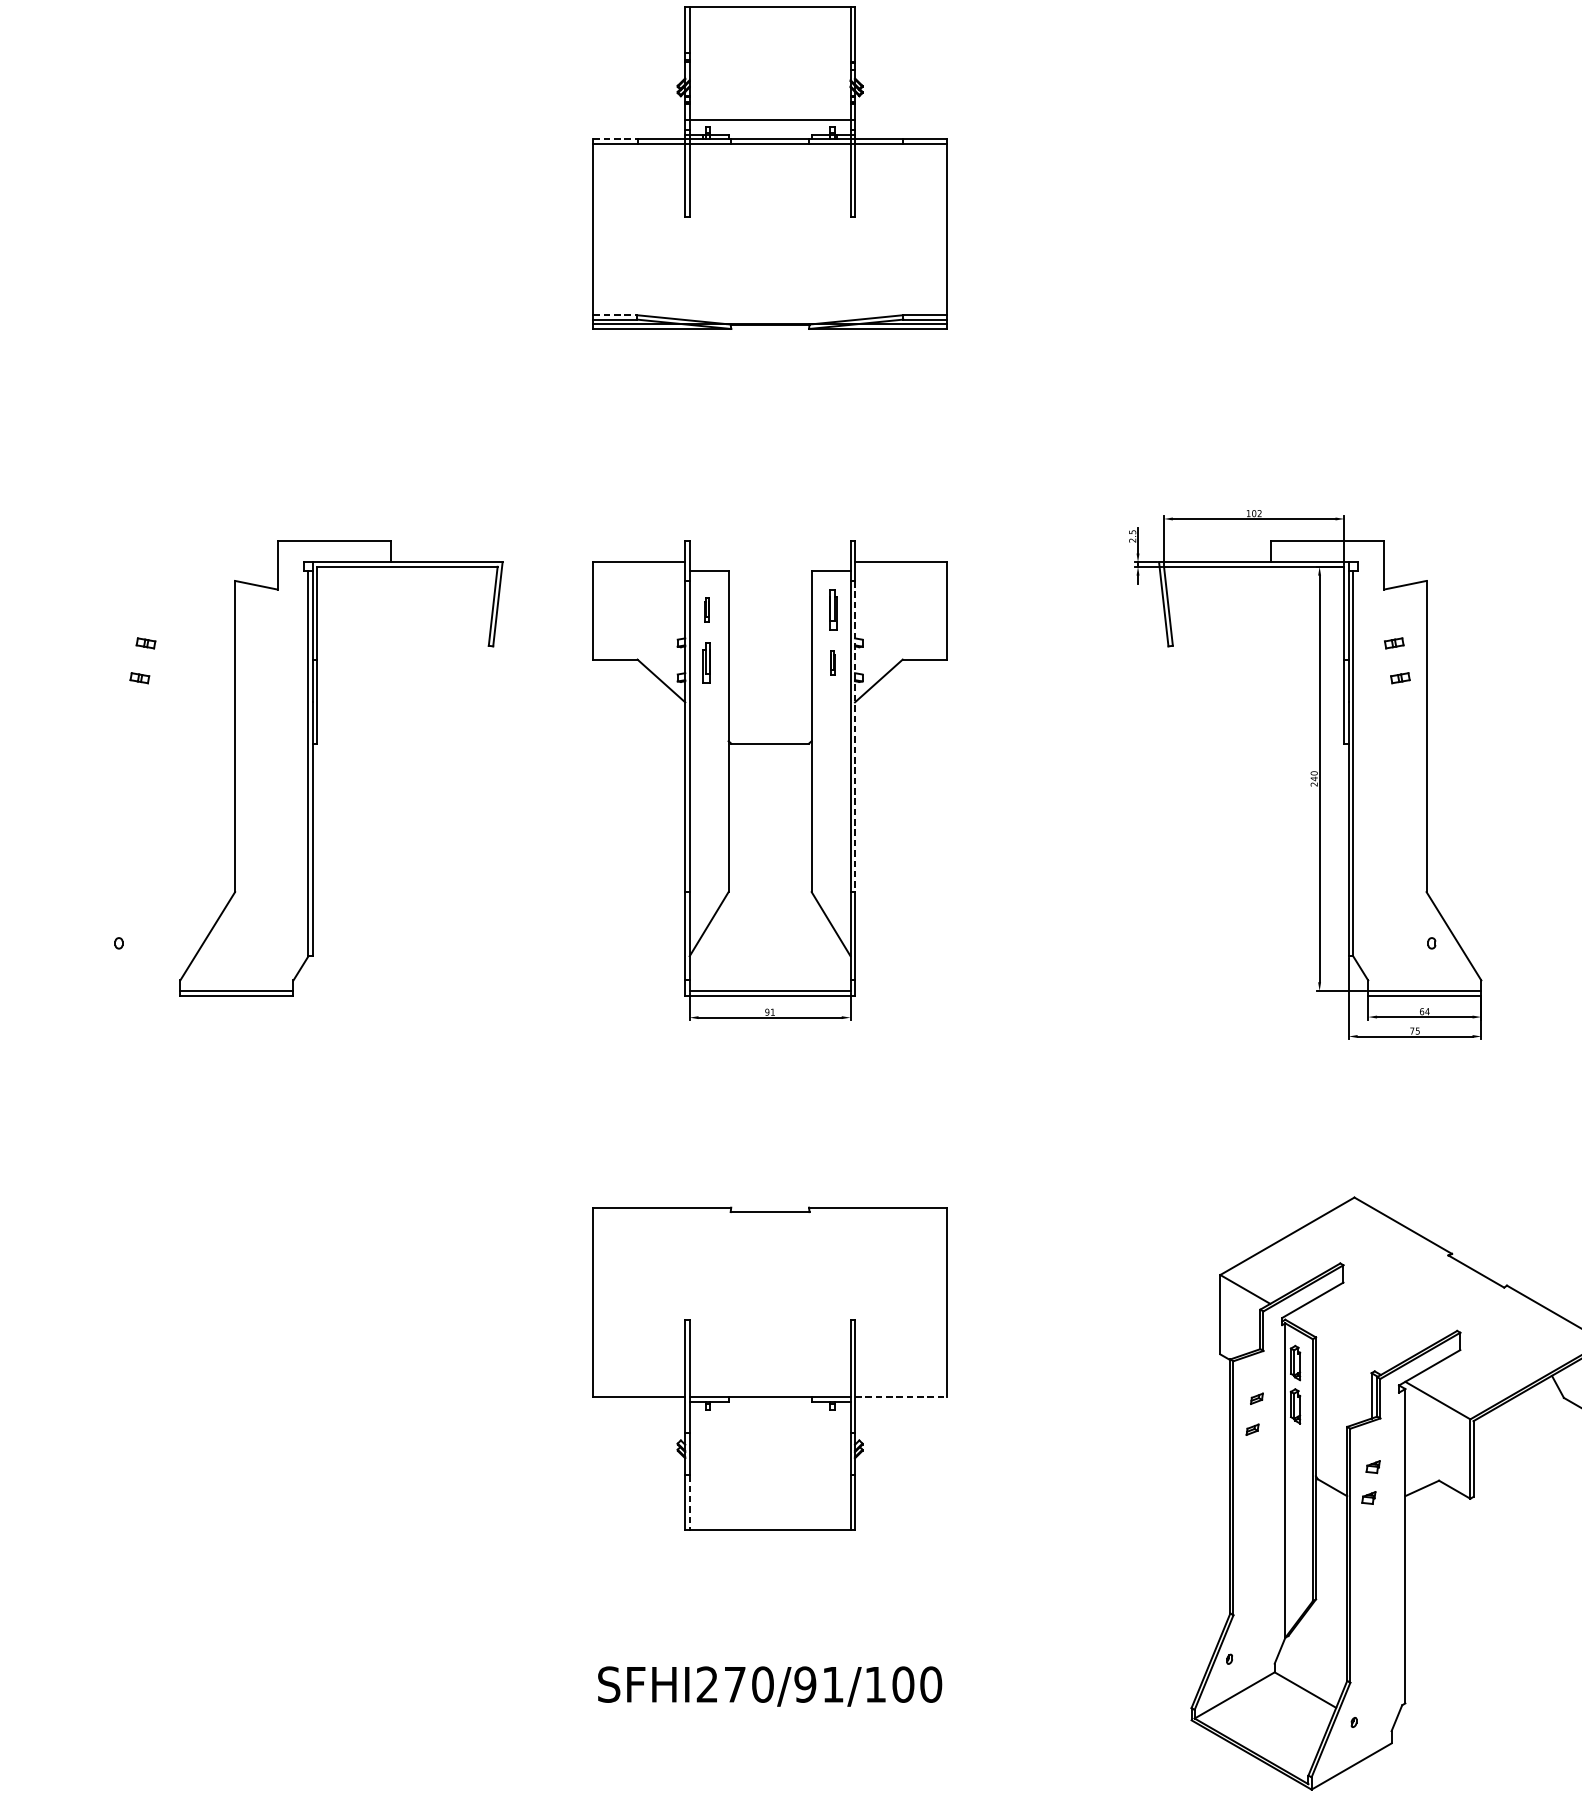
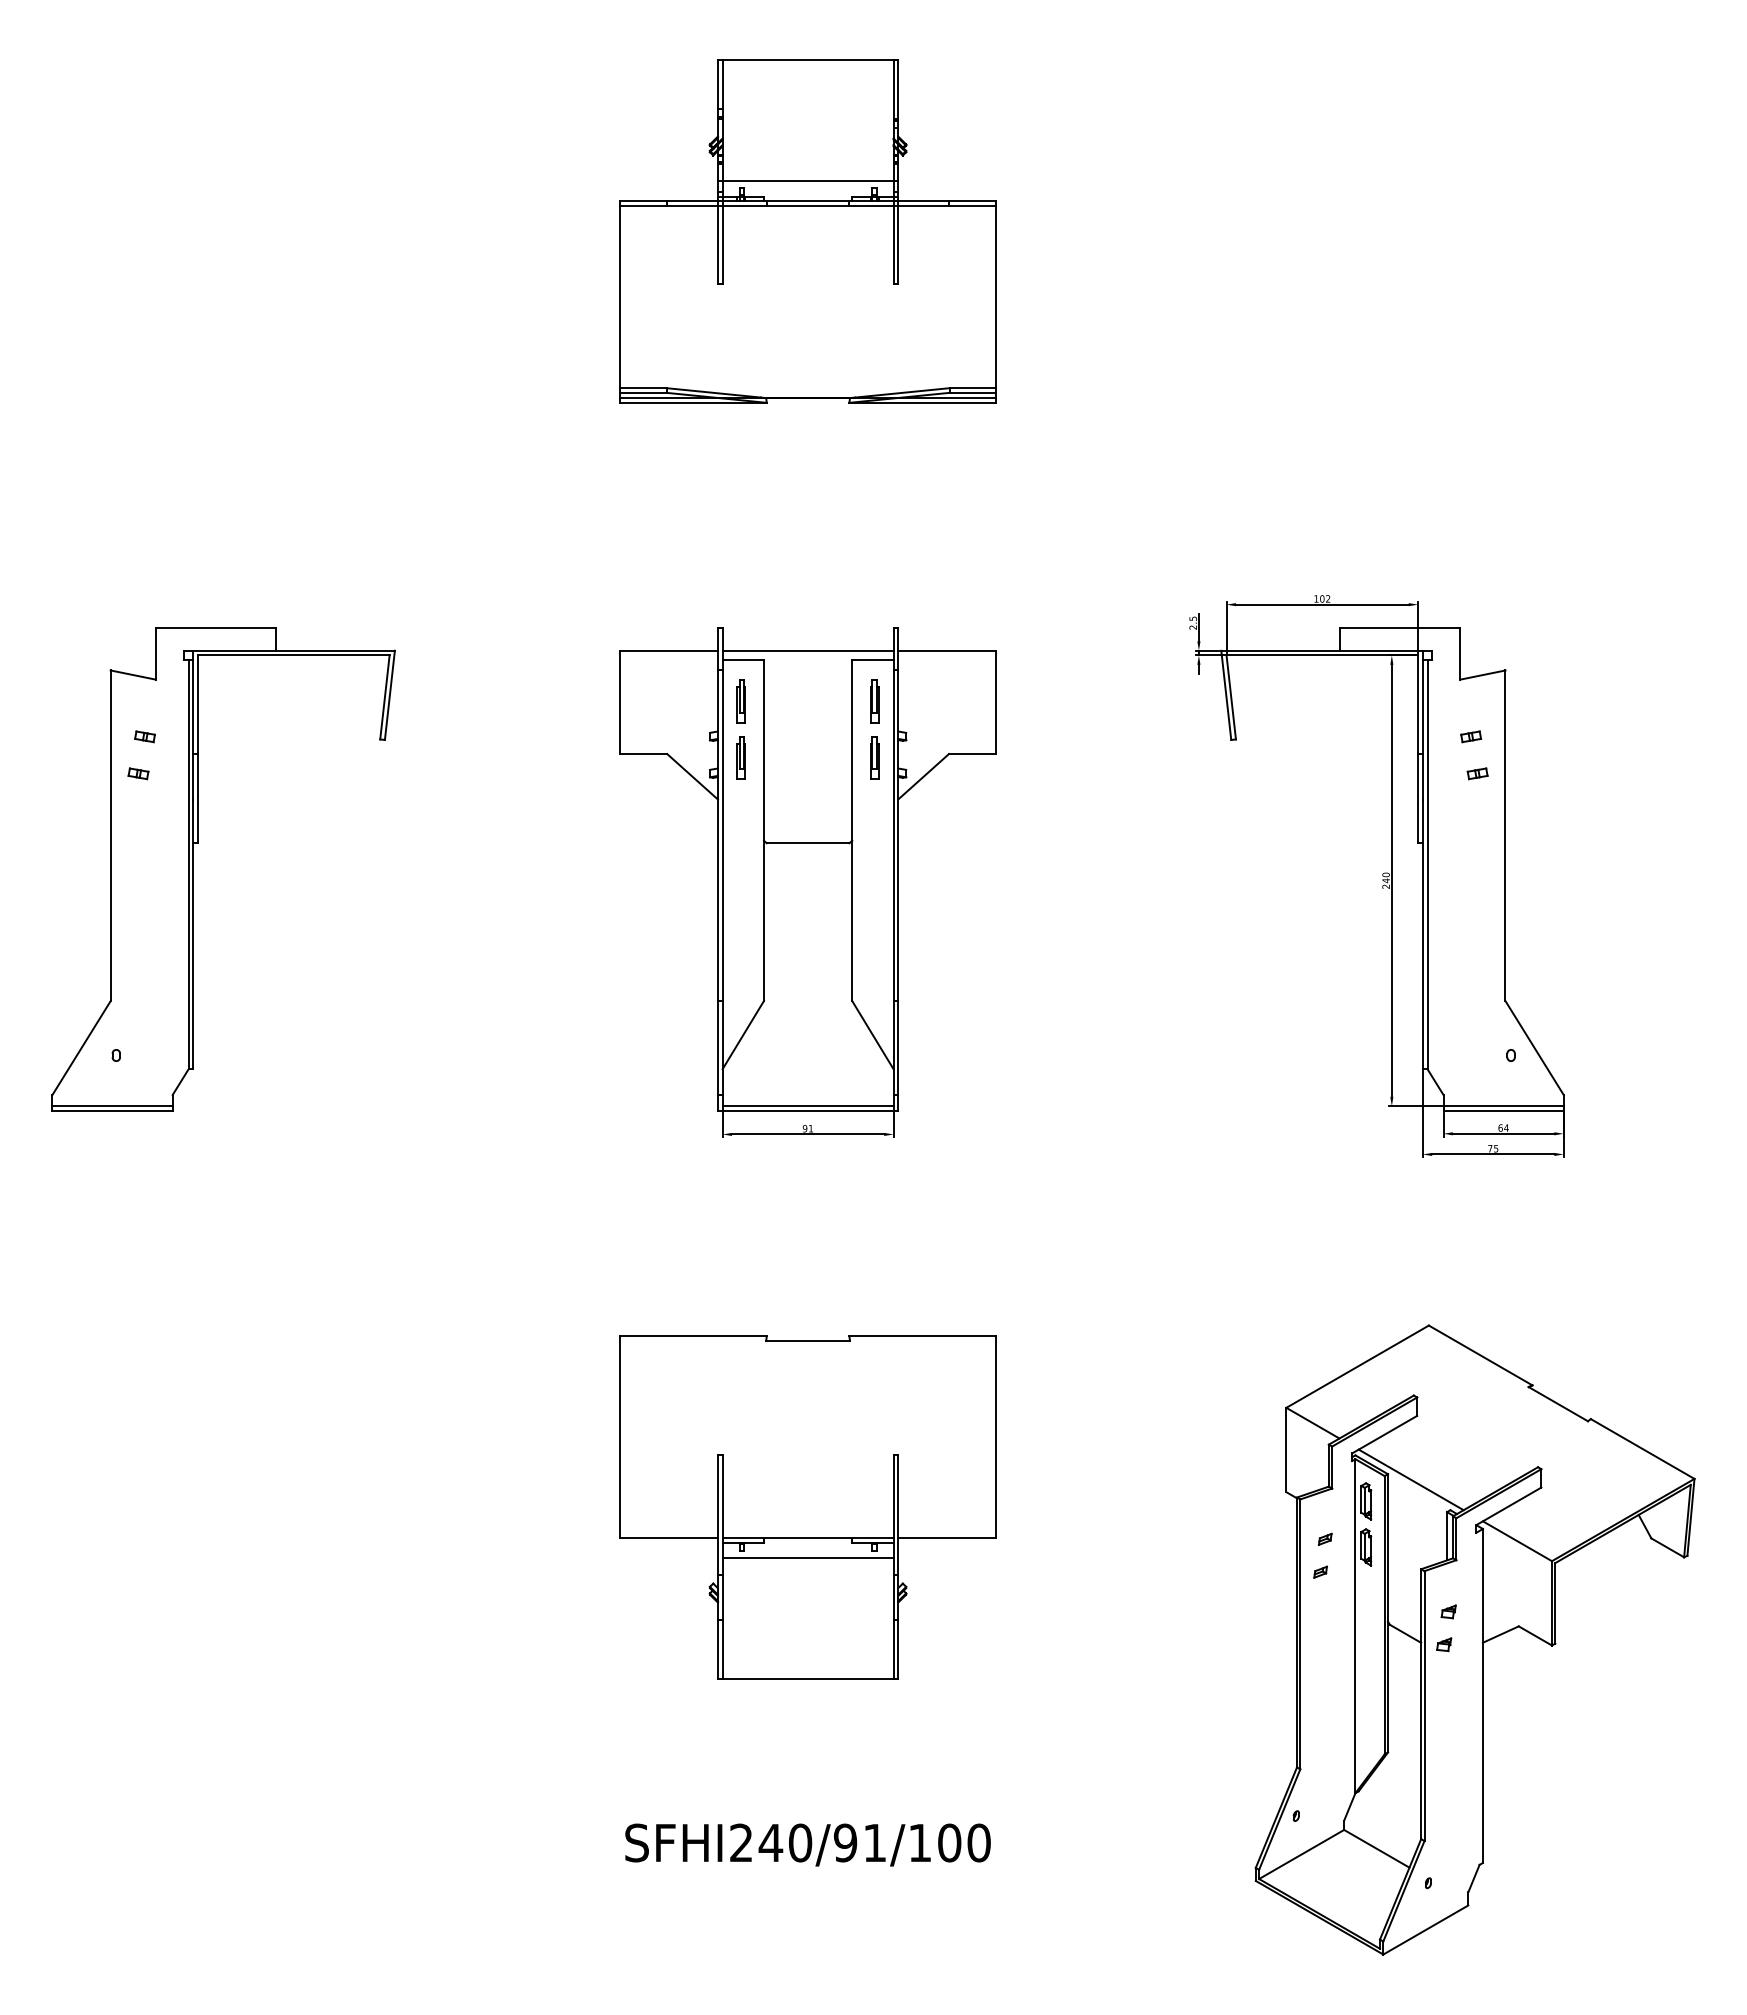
line: (616, 139) -> (644, 201), dashed -> solid
line: (615, 315) -> (643, 388), dashed -> solid
line: (769, 562) -> (807, 650), added
part: (706, 610) -> (740, 701), size x1.67
part: (832, 662) -> (874, 757), size x1.67
line: (855, 737) -> (898, 836), dashed -> solid
part: (313, 768) -> (193, 869), moved
line: (1337, 1342) -> (1410, 1479), added
line: (901, 1397) -> (947, 1537), dashed -> solid
line: (769, 1416) -> (807, 1558), added
line: (689, 1503) -> (722, 1650), dashed -> solid
text: (734, 1684) -> (770, 1842), SFHI270/91/100 -> SFHI240/91/100

